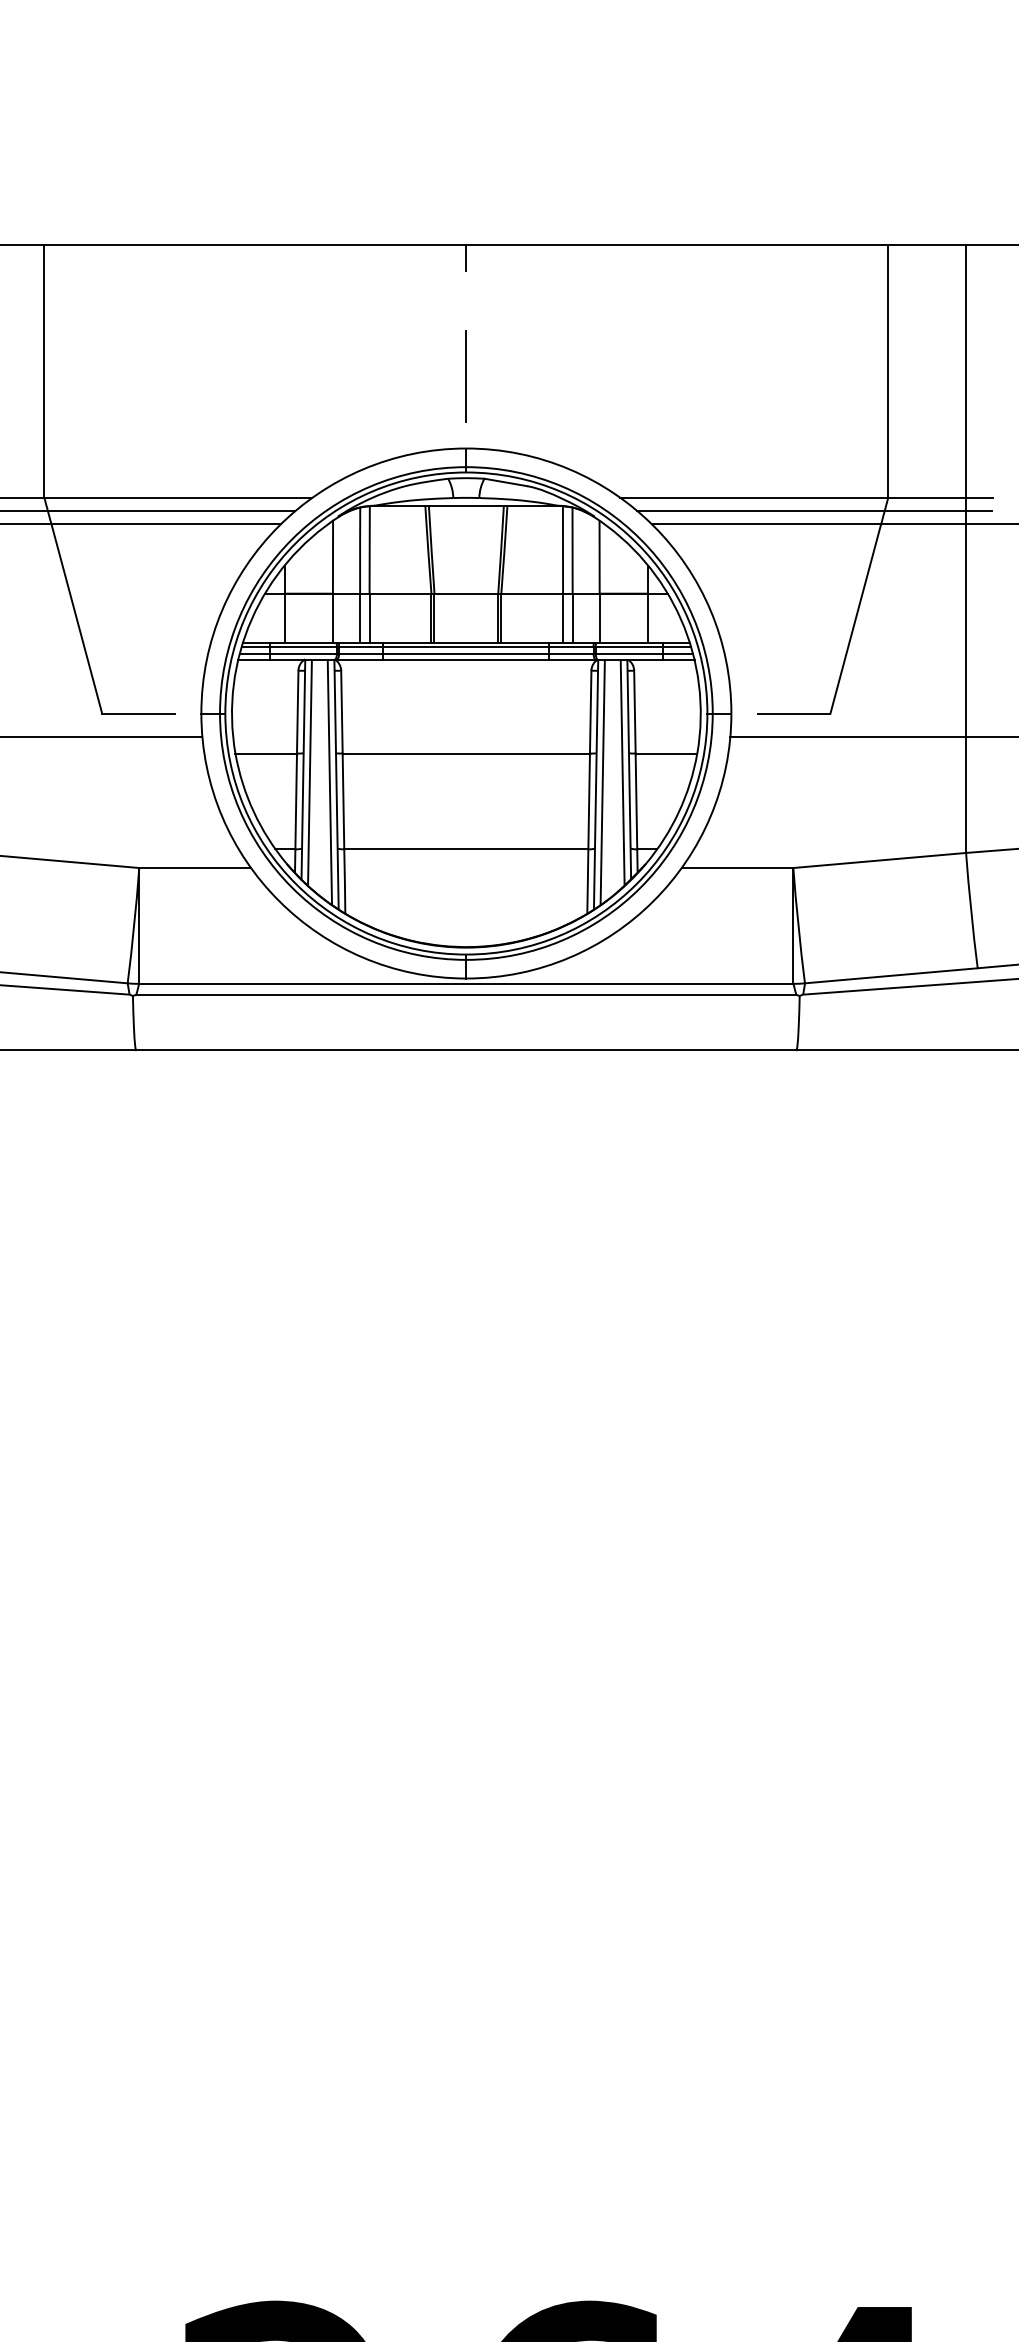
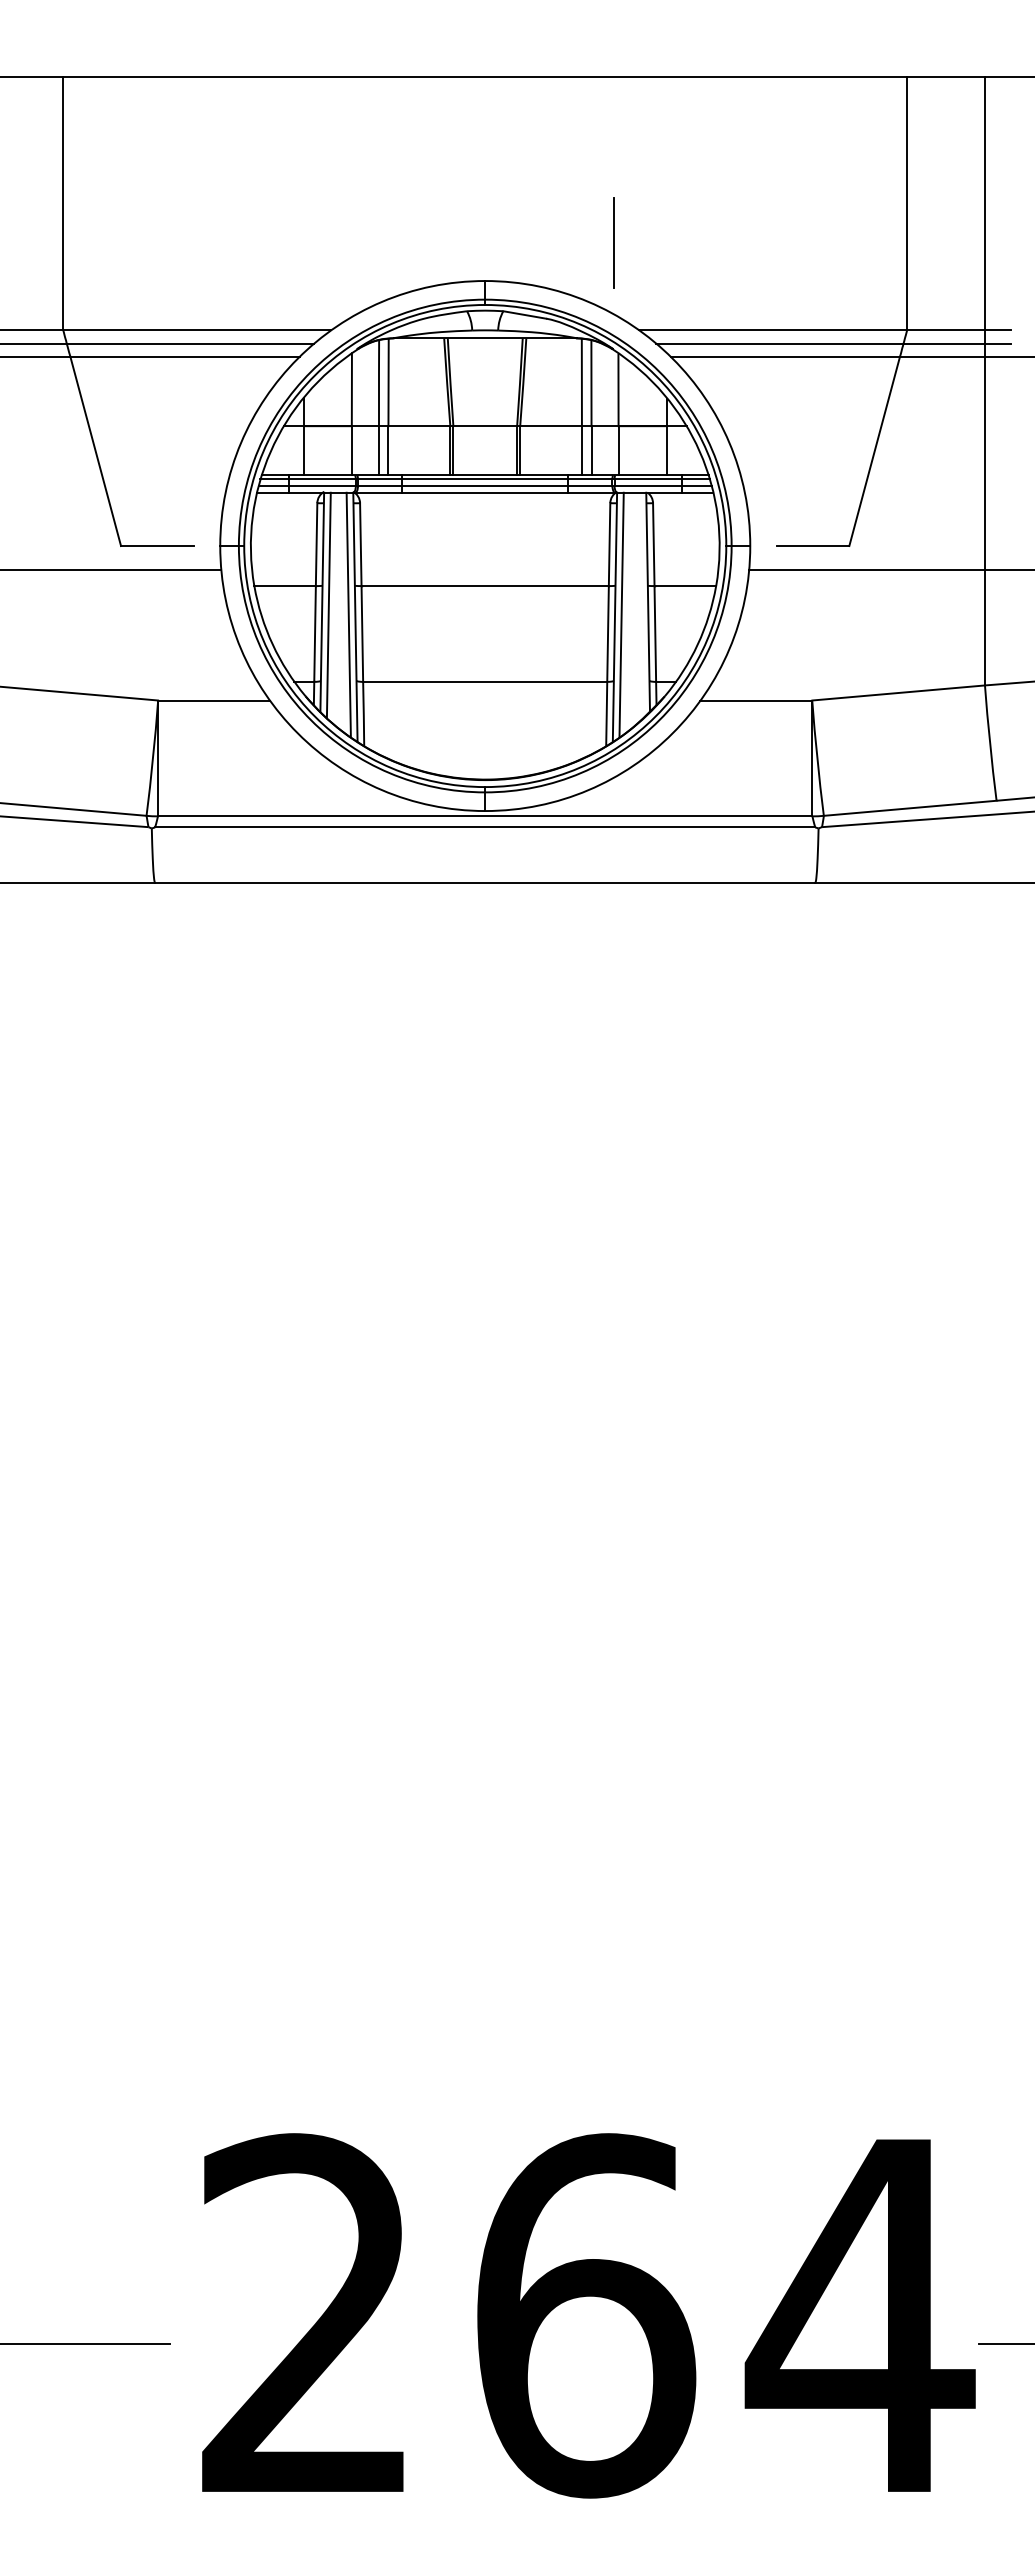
line: (466, 258) -> (485, 90), removed
line: (465, 376) -> (613, 242), moved
line: (622, 772) -> (641, 604), removed

